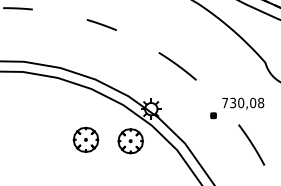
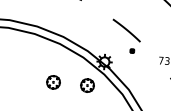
part: (213, 115) -> (132, 50), moved
part: (85, 139) -> (53, 82), size x0.7
part: (130, 141) -> (87, 85), size x0.7

